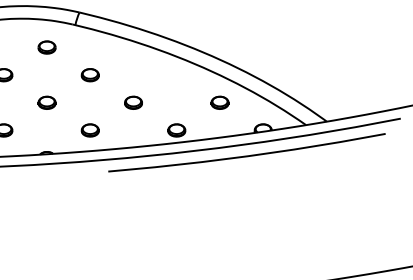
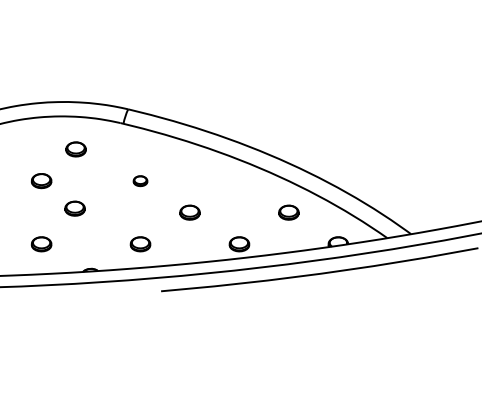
part: (46, 47) -> (75, 149), moved
part: (90, 75) -> (140, 181), size x0.7
part: (46, 102) -> (74, 208), moved

